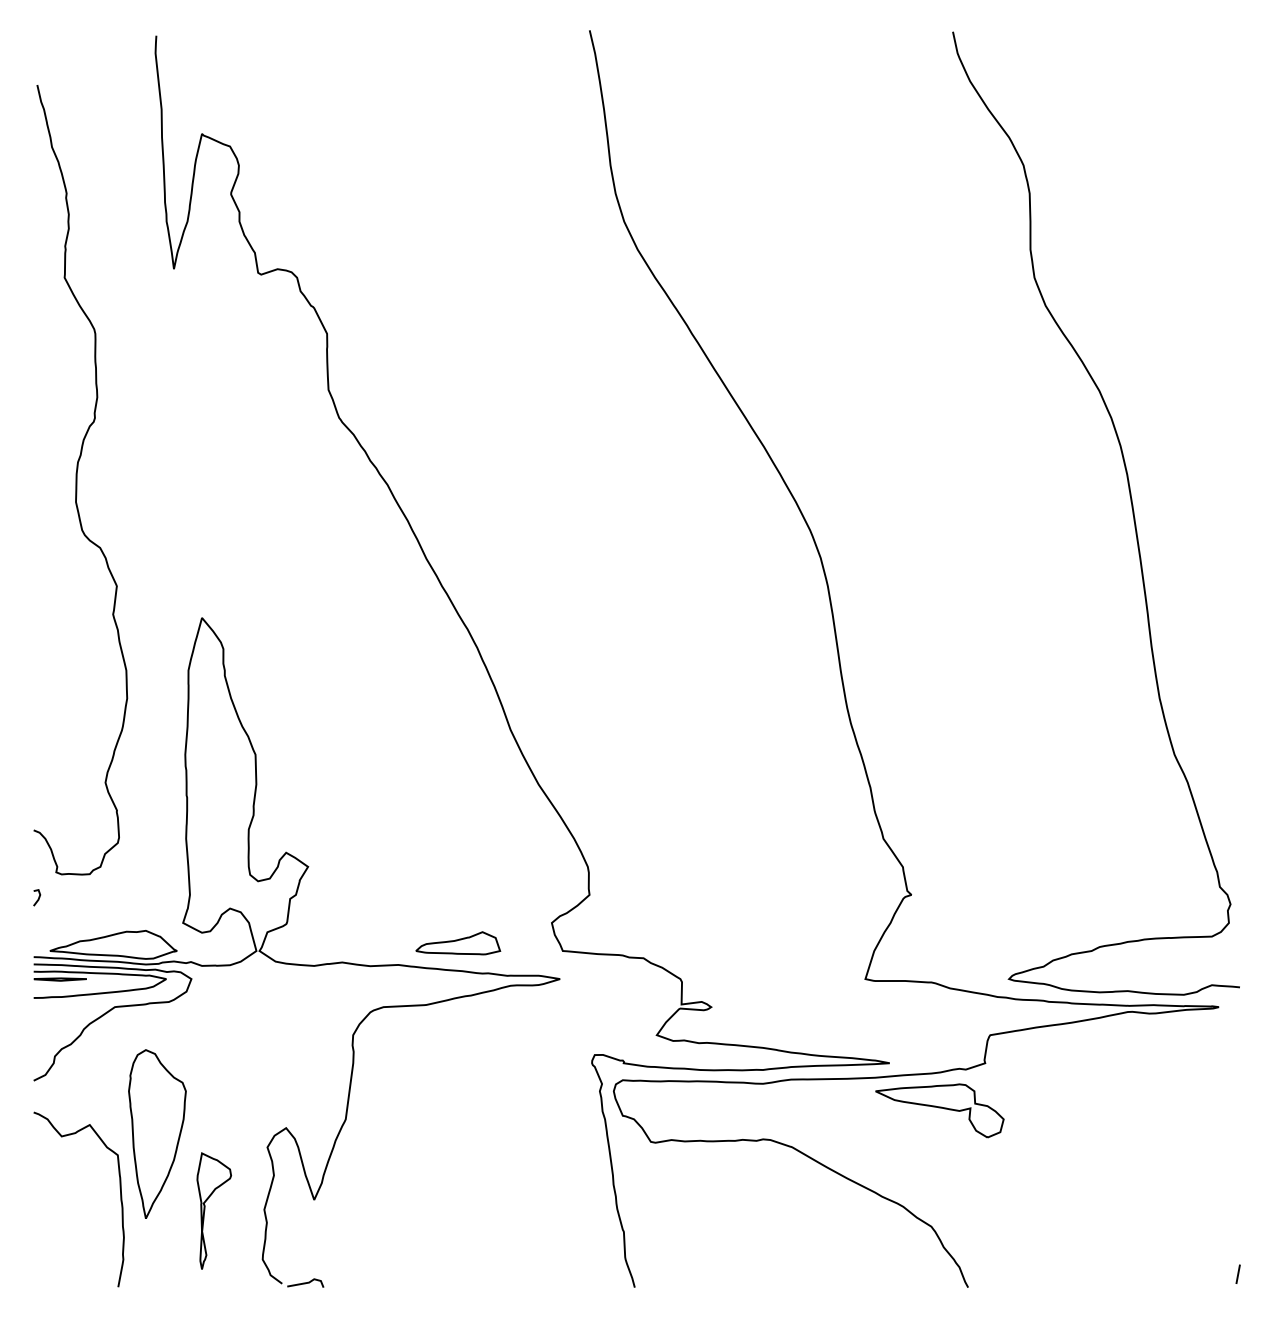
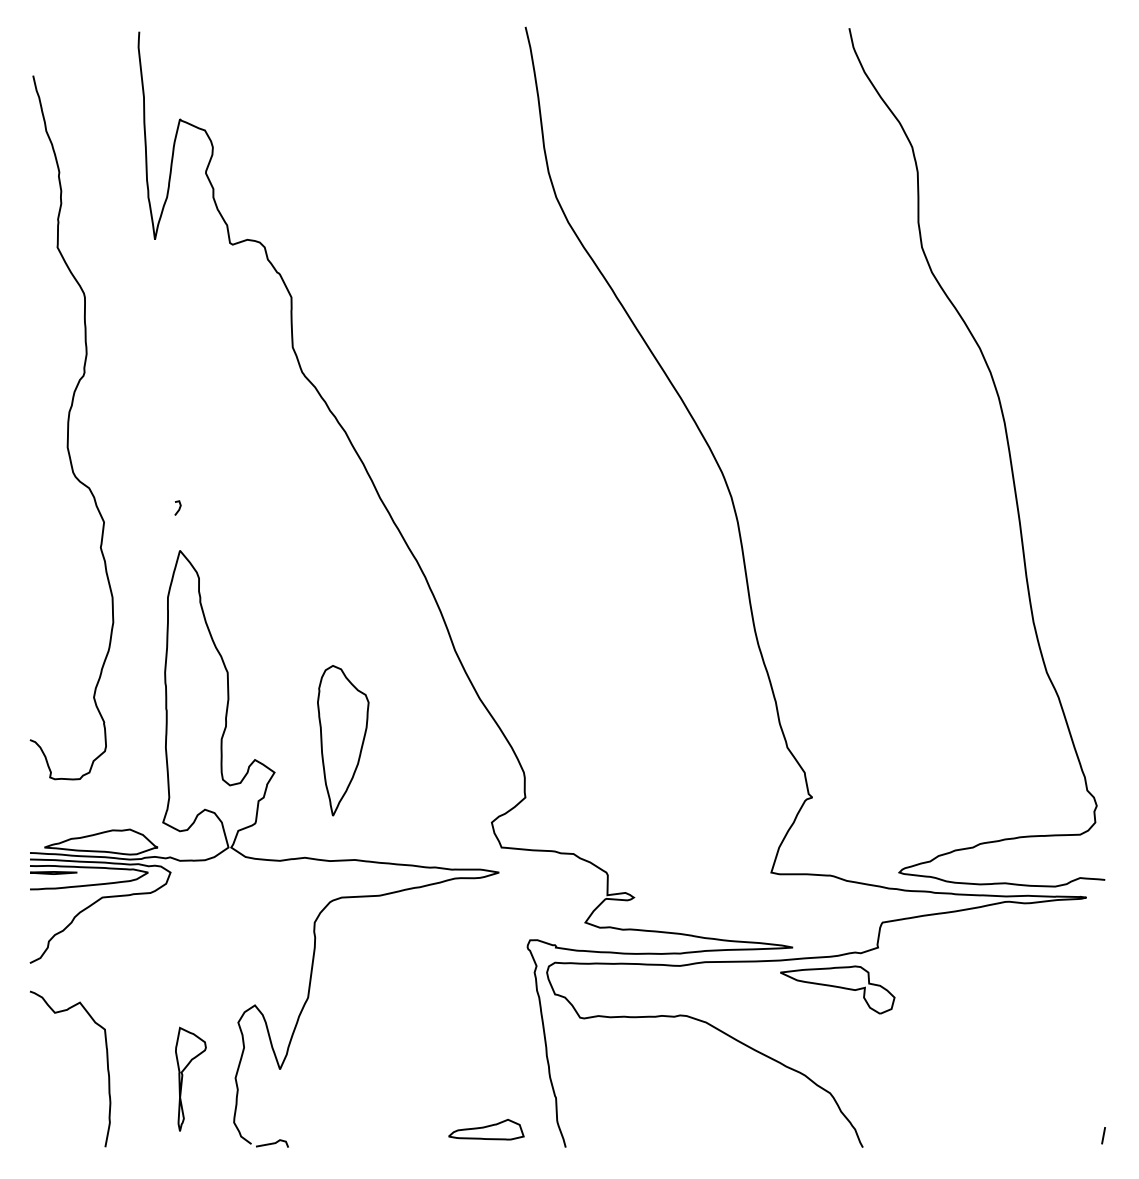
line: (37, 898) -> (178, 508), moved
part: (458, 943) -> (486, 1129), moved
part: (157, 1133) -> (343, 740), moved

